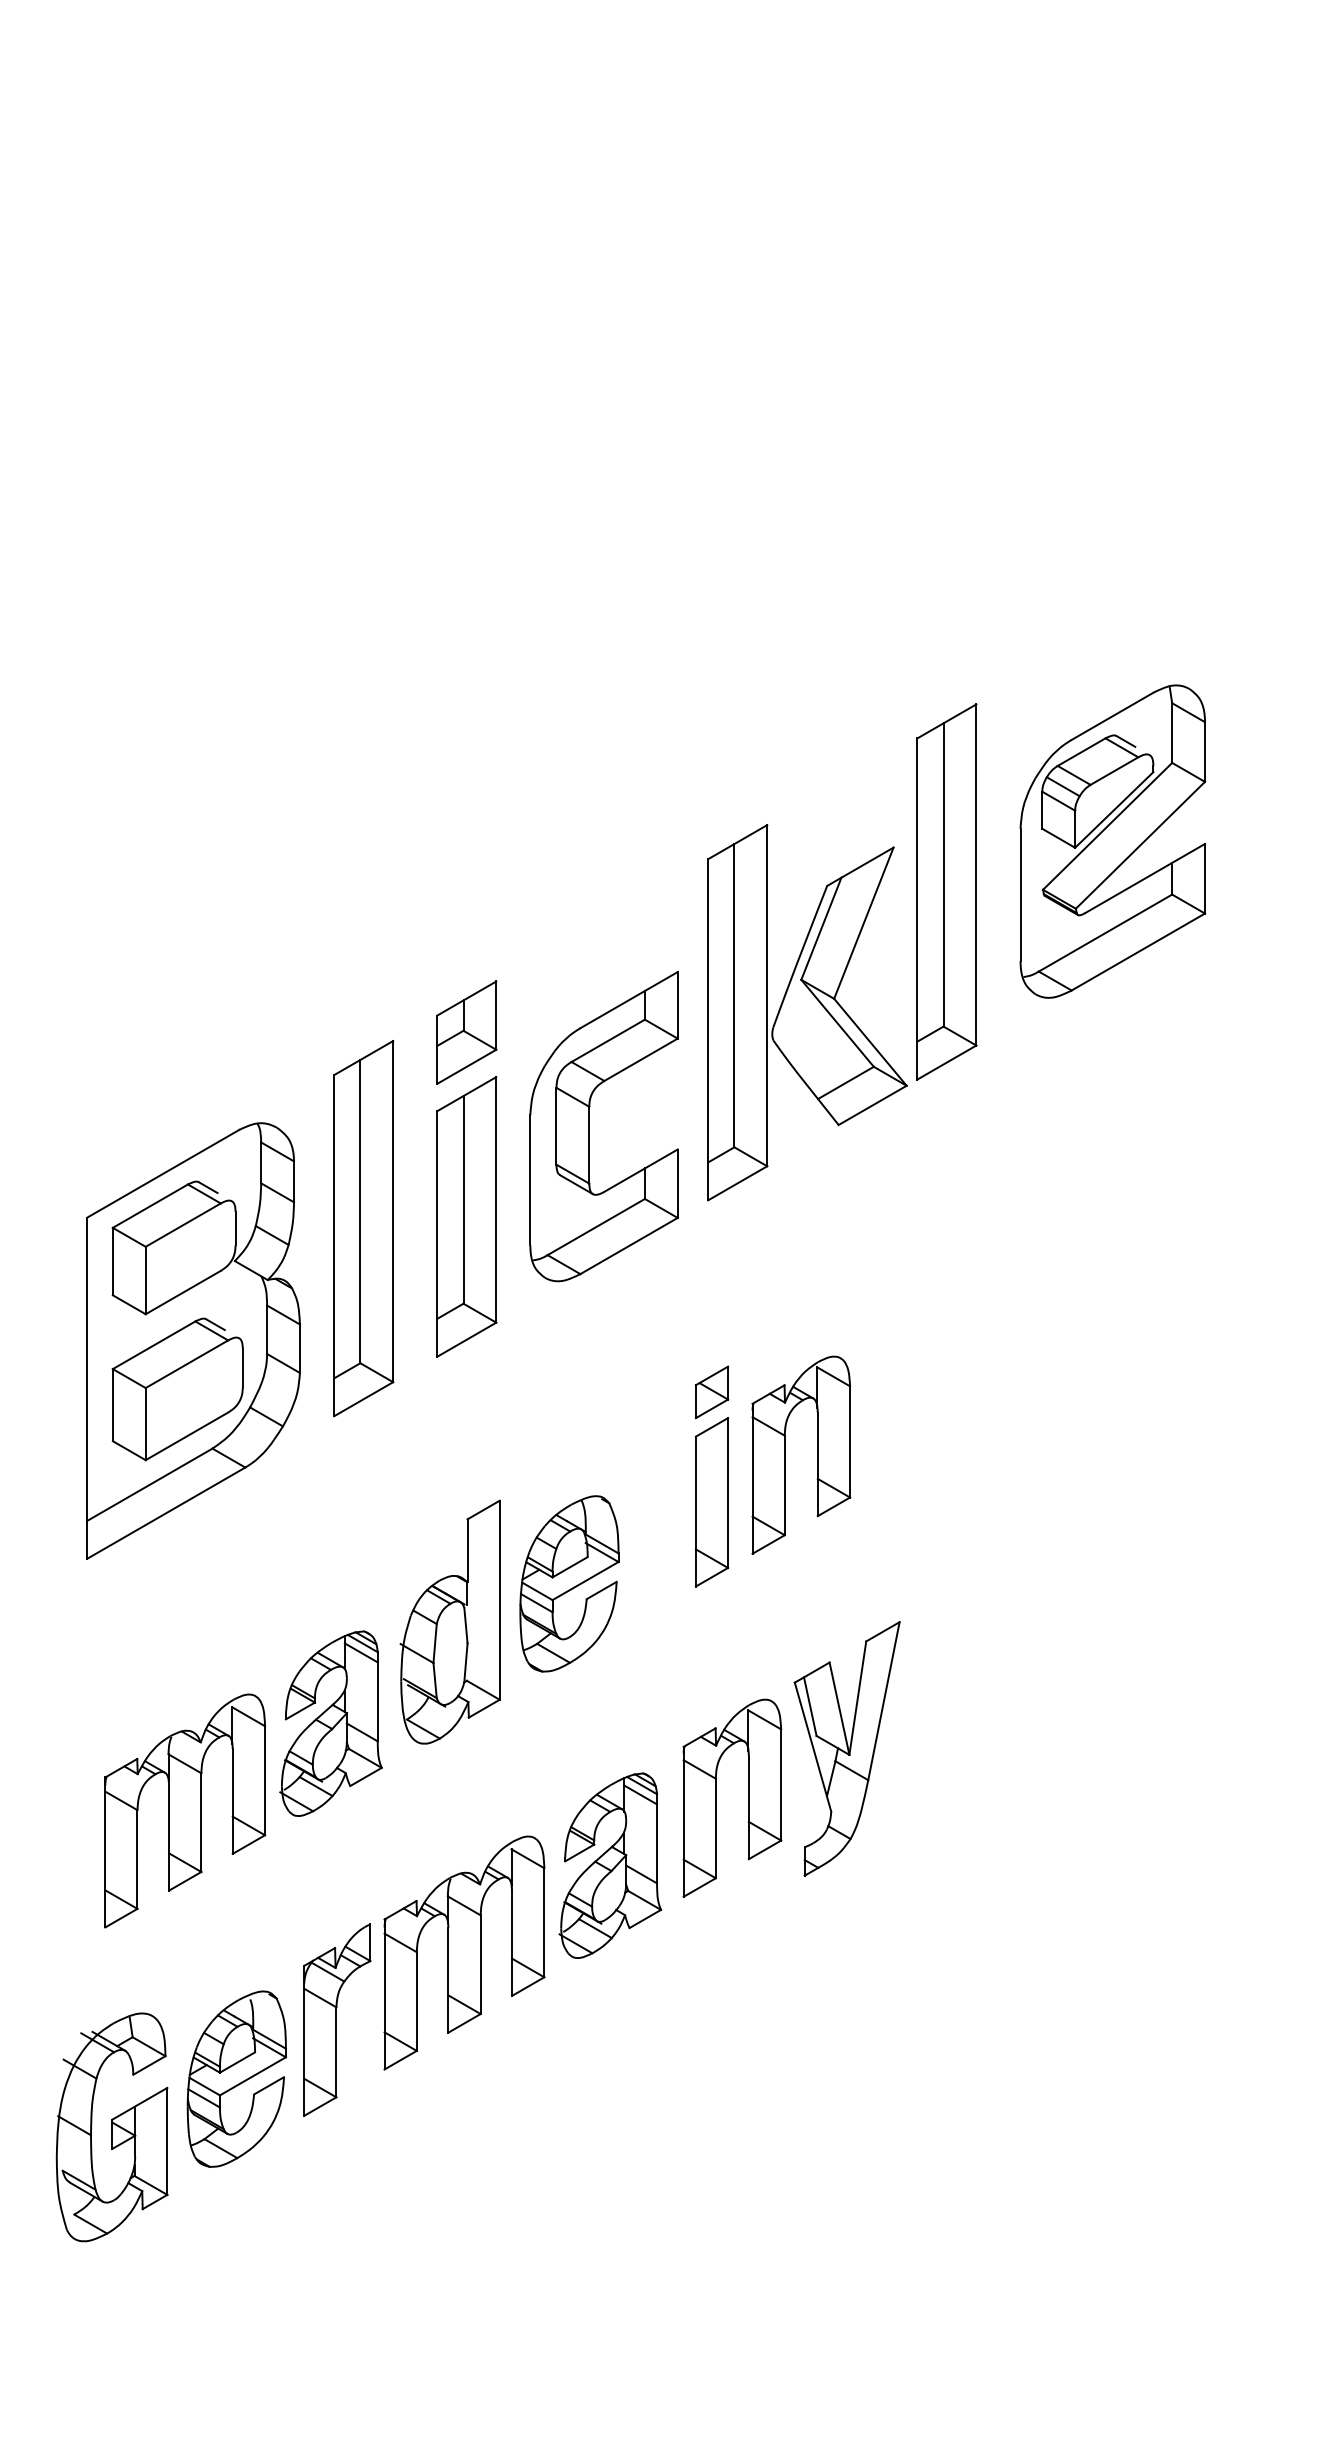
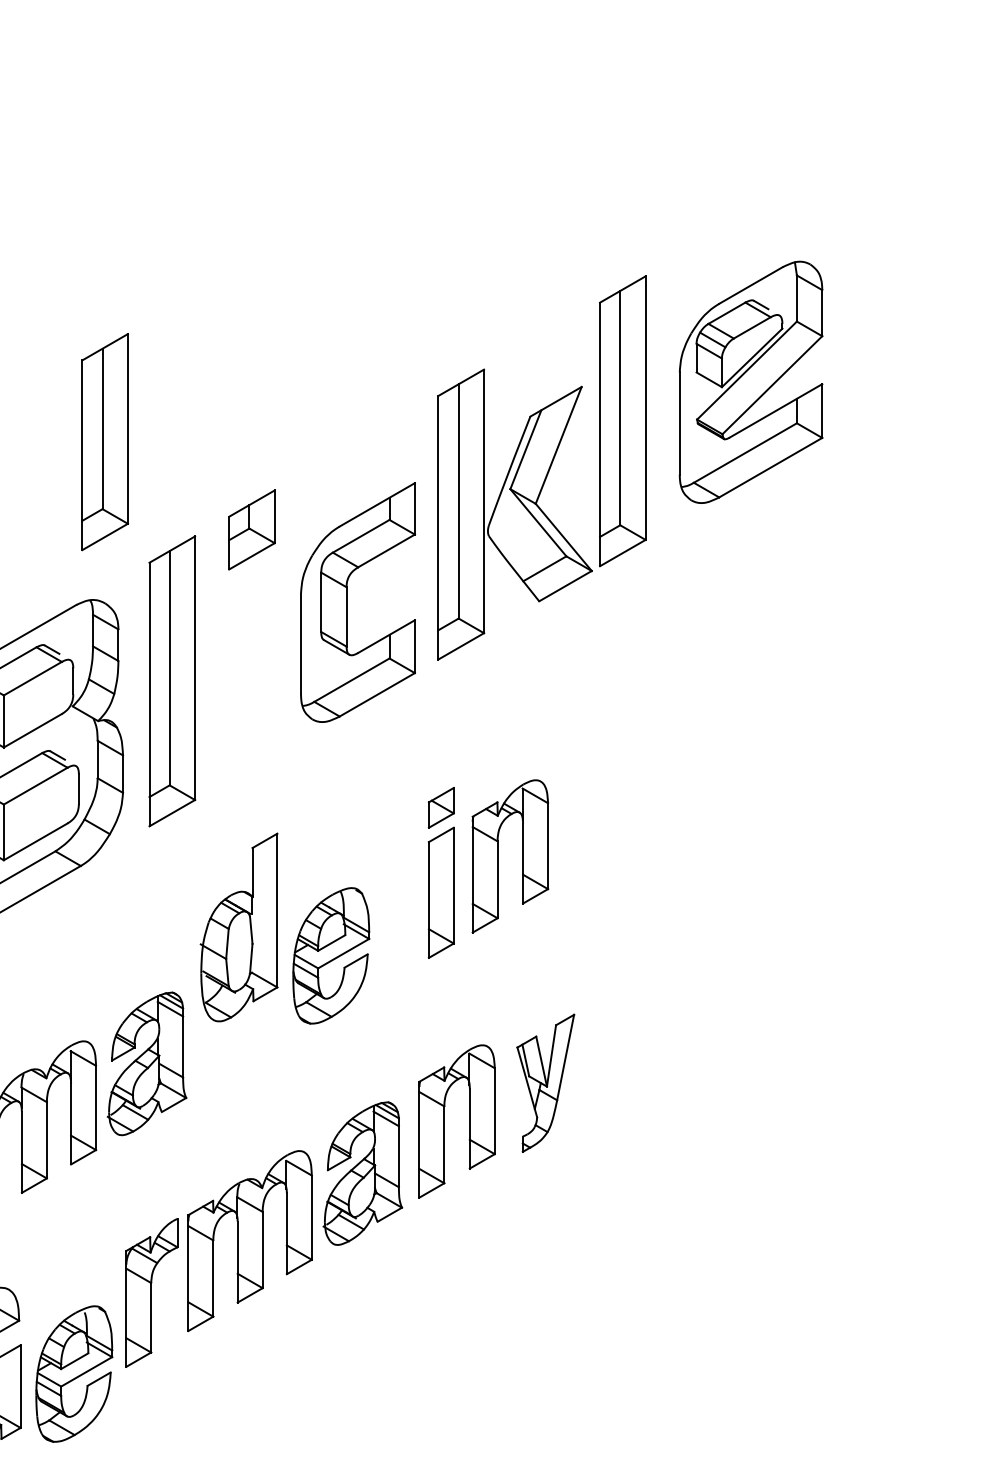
part: (466, 1216) -> (104, 441), moved
part: (449, 1621) -> (238, 926), moved
part: (846, 1748) -> (545, 1083), size x0.7
part: (236, 2078) -> (74, 1373), moved

